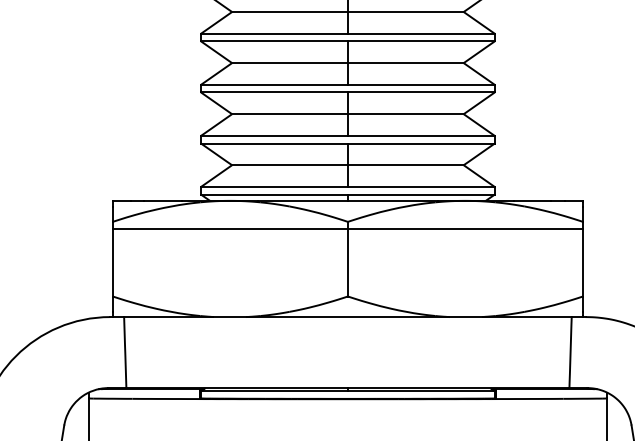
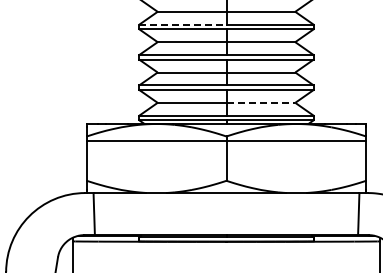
line: (273, 33) -> (182, 24), solid -> dashed
line: (406, 164) -> (261, 102), solid -> dashed

